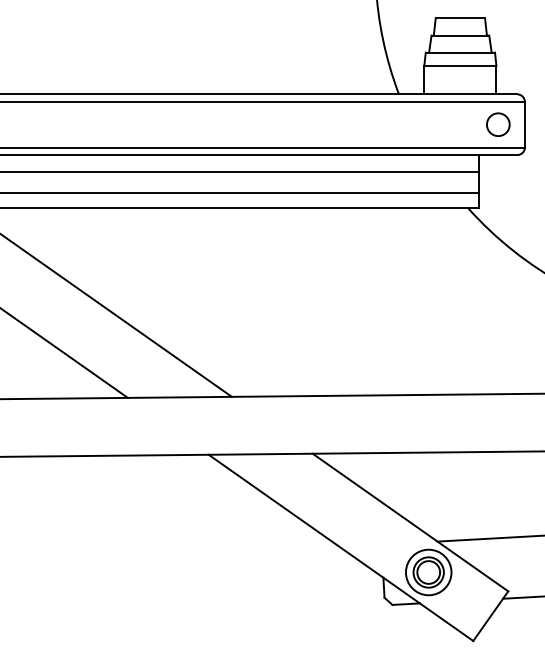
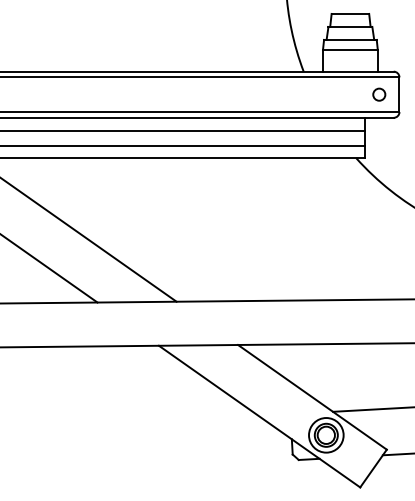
circle: (498, 124) -> (379, 94), size x0.7

